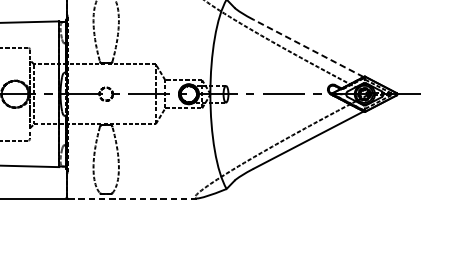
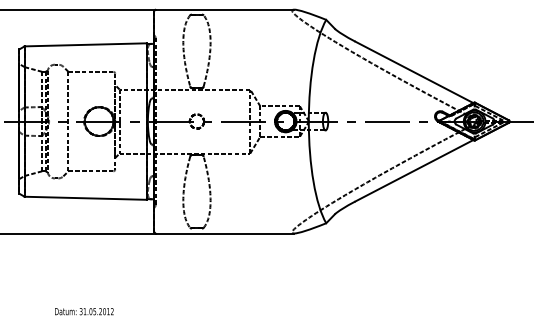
line: (308, 48) -> (414, 72), dashed -> solid
line: (132, 198) -> (225, 233), dashed -> solid

